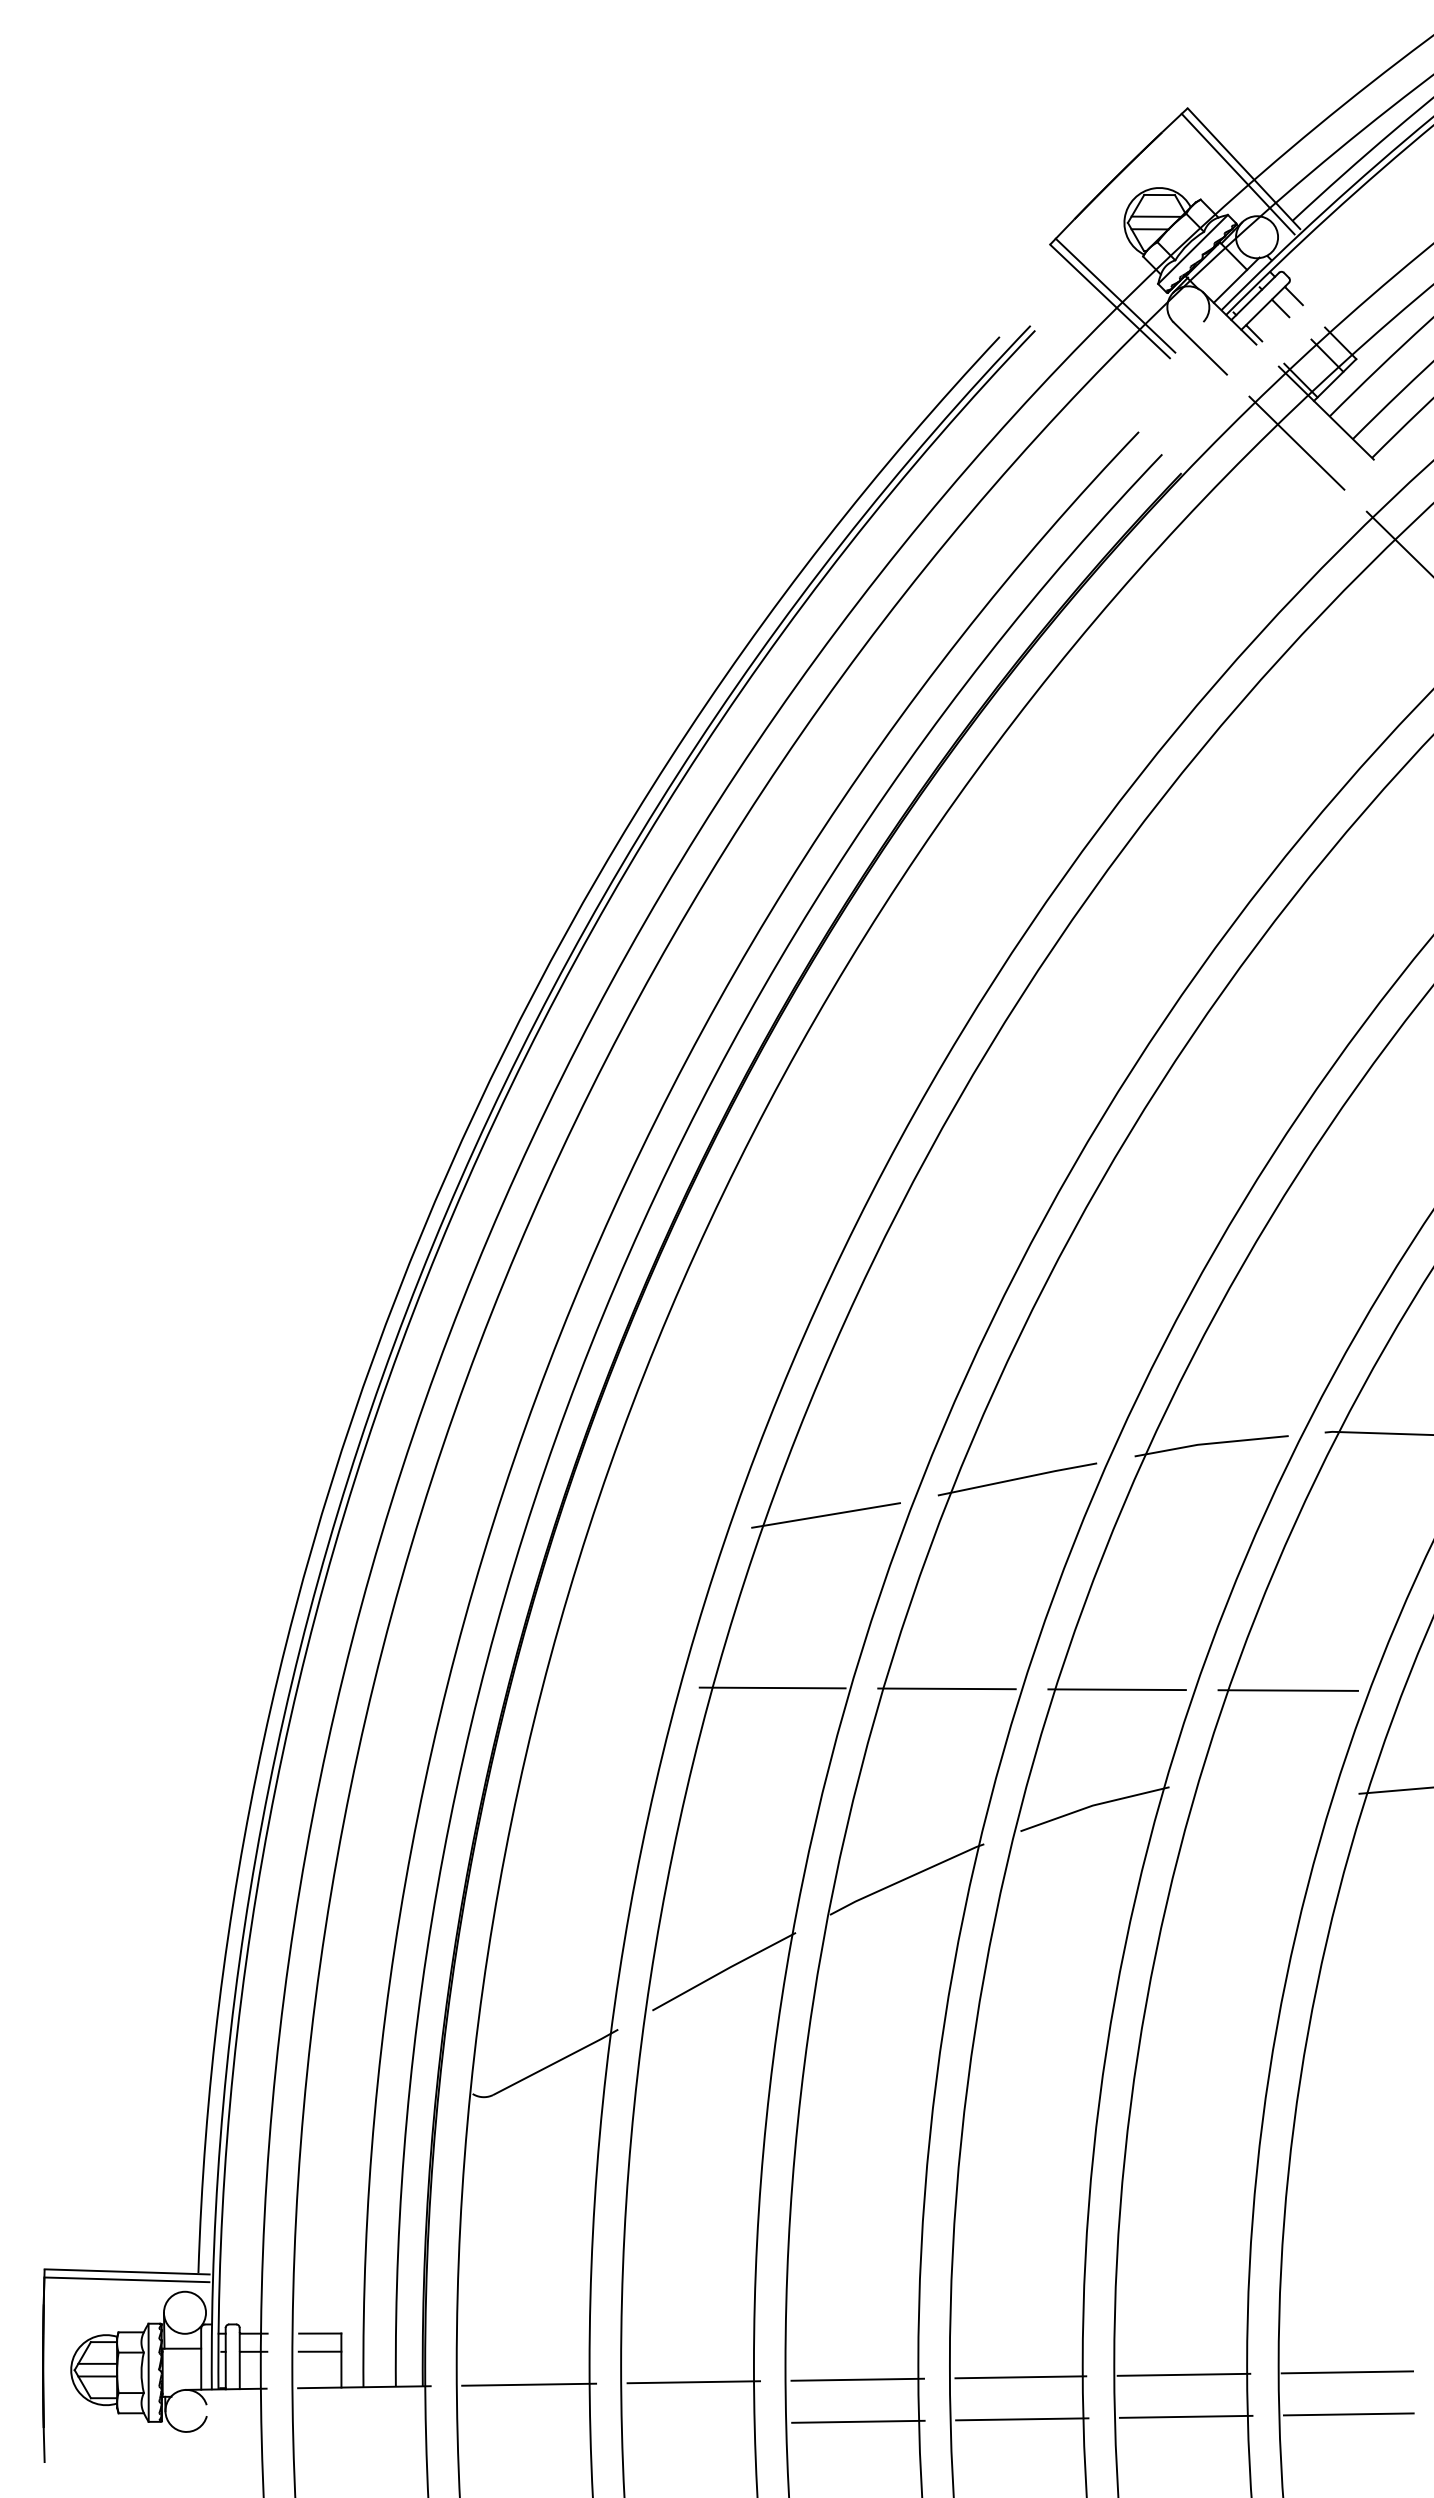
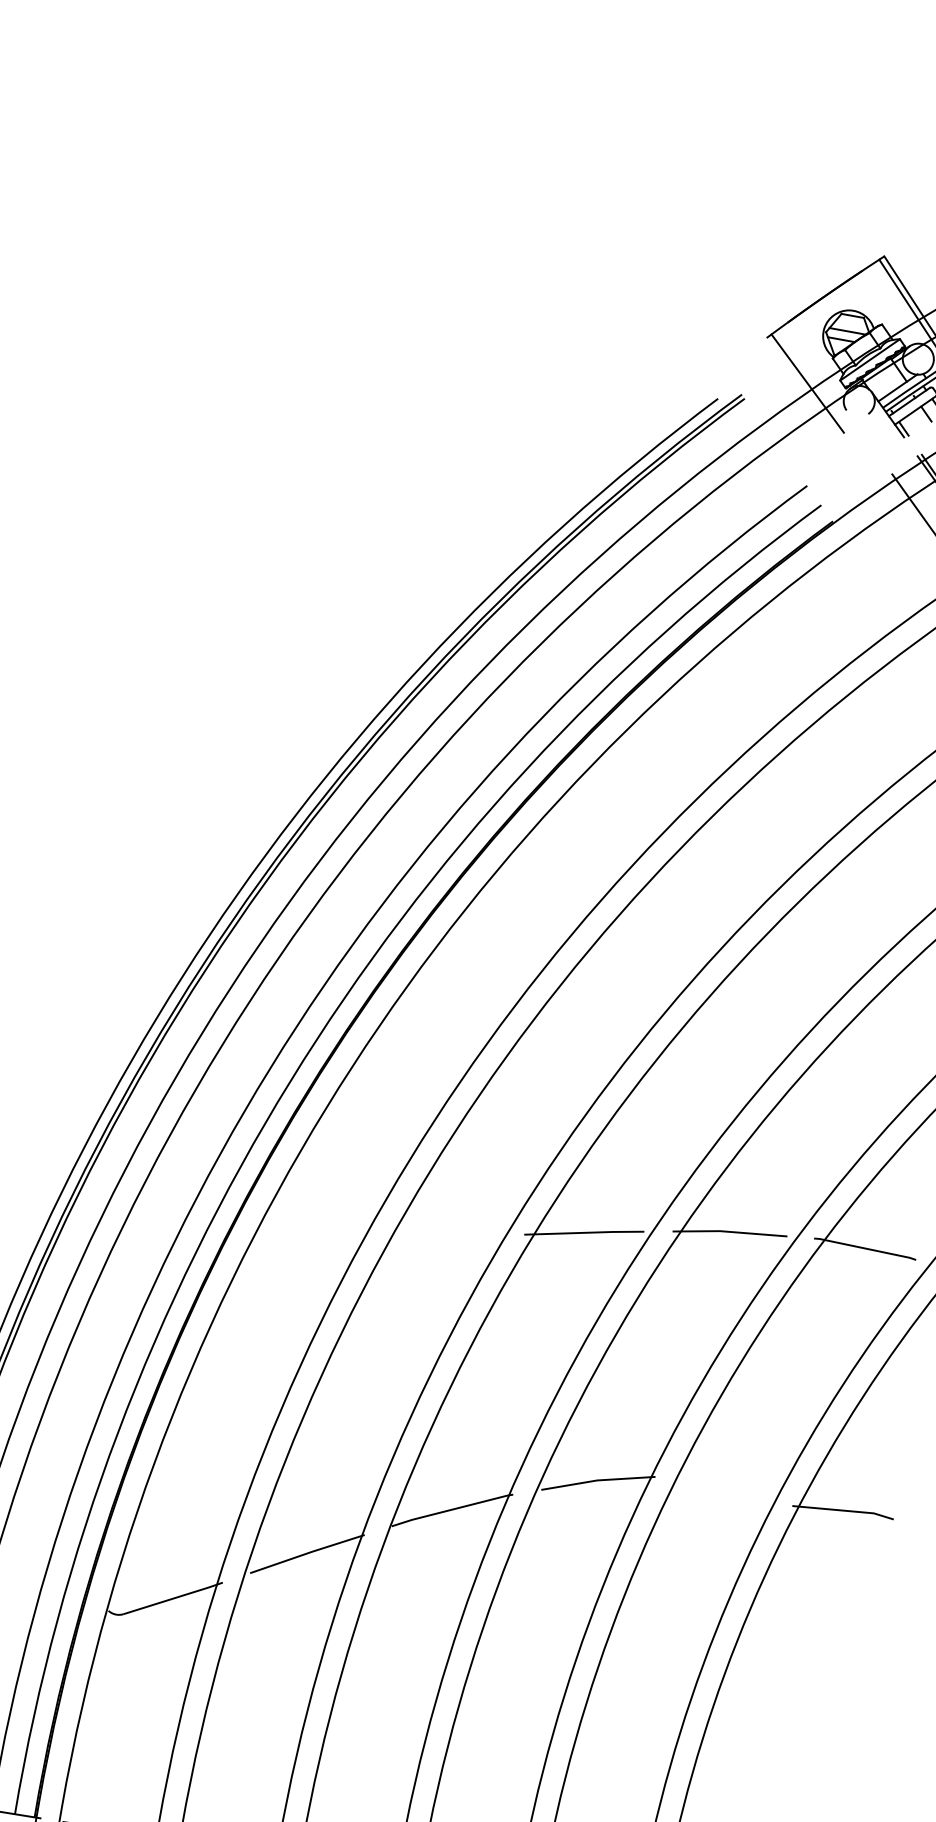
line: (1109, 301) -> (802, 387), removed
line: (1199, 348) -> (862, 432), removed
line: (826, 1515) -> (440, 1234), removed
line: (772, 1687) -> (379, 1353), removed
line: (946, 1688) -> (505, 1376), removed
line: (1116, 1689) -> (629, 1398), removed
line: (1287, 1690) -> (753, 1421), removed

